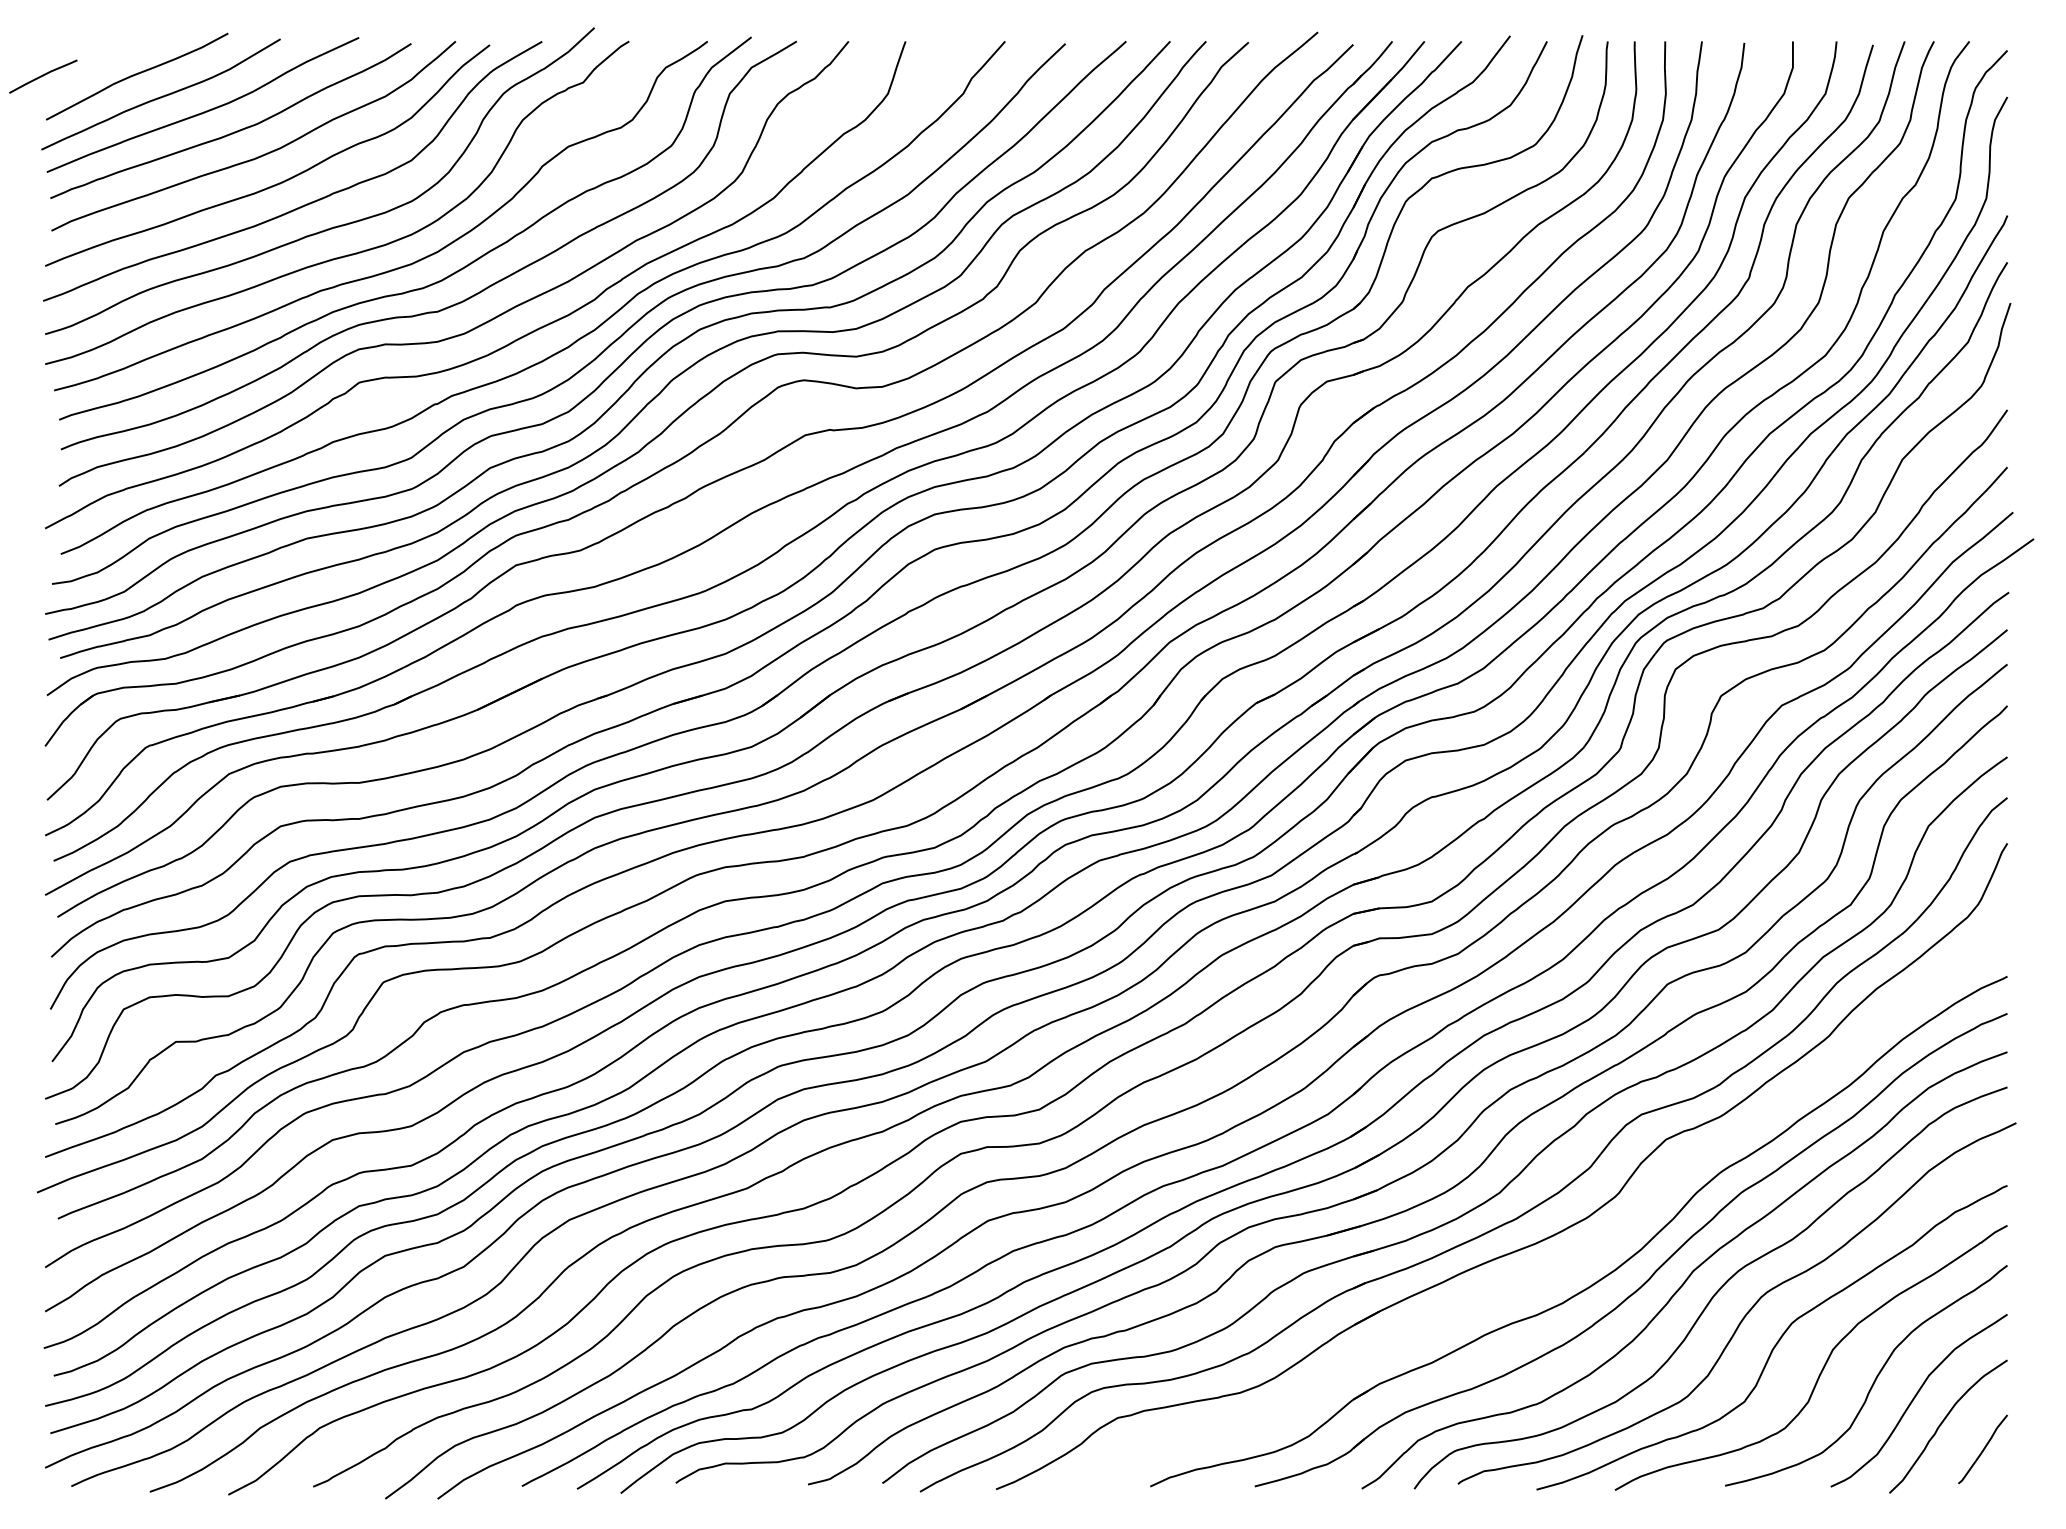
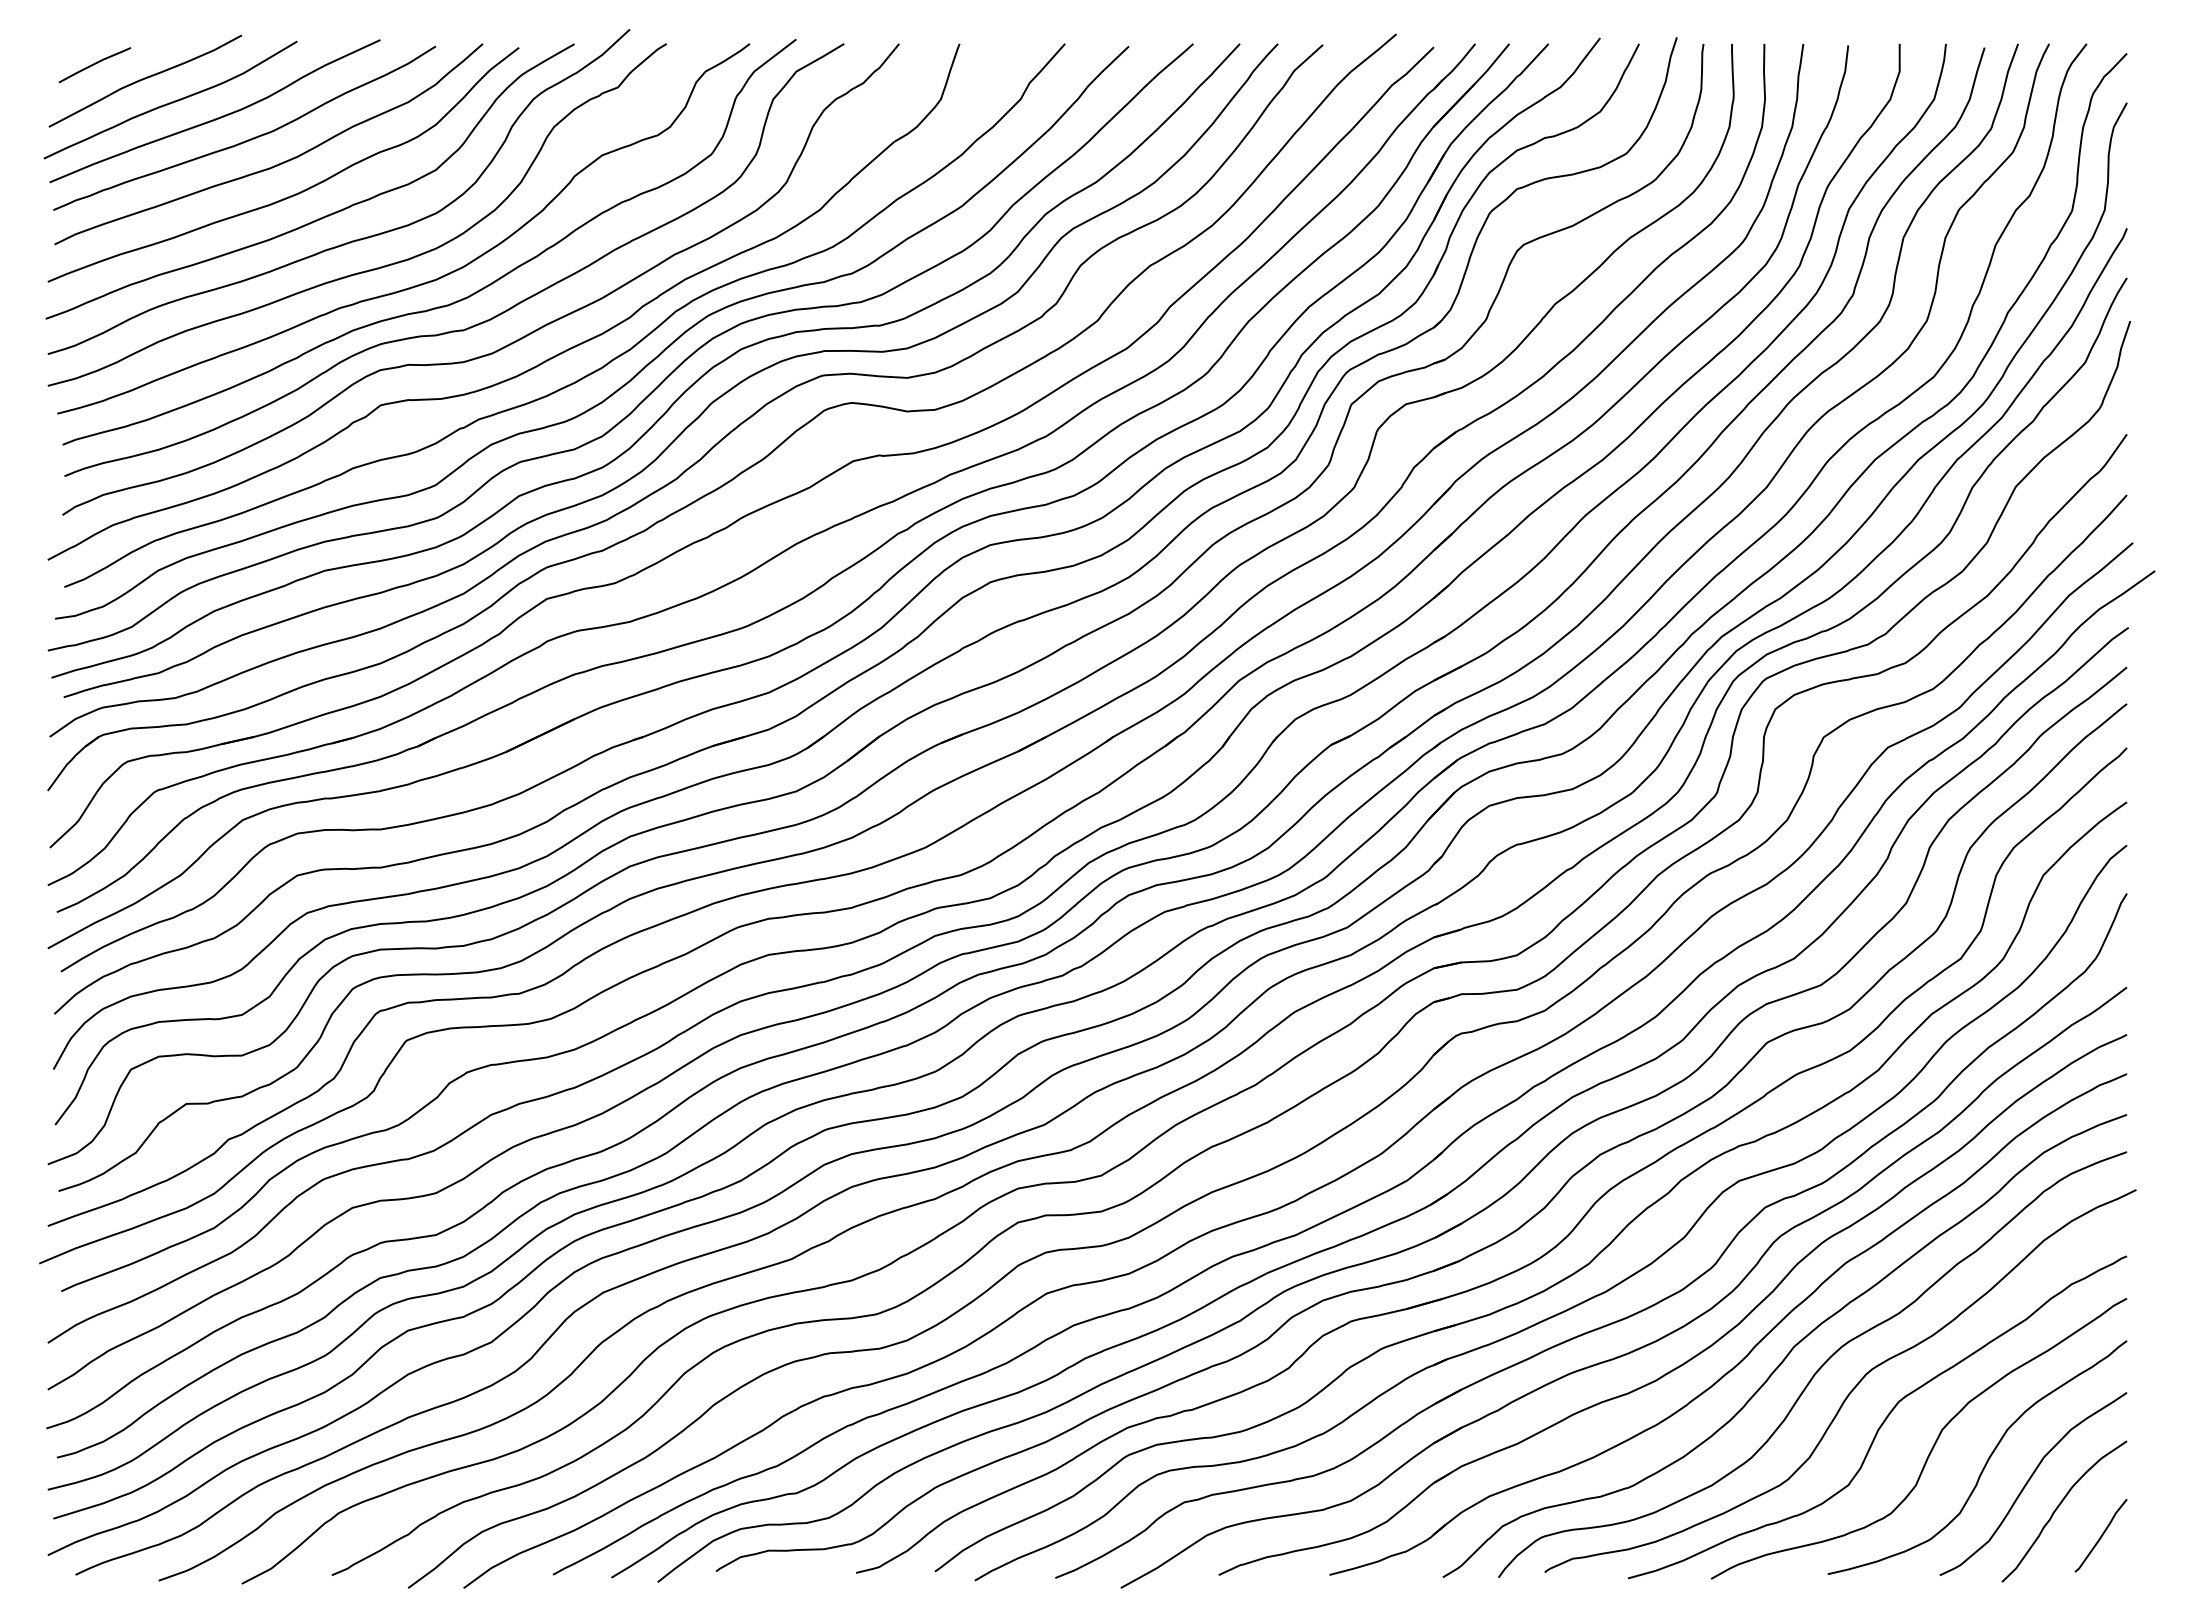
line: (42, 76) -> (94, 65), moved
part: (1553, 1268) -> (1645, 1344), added

